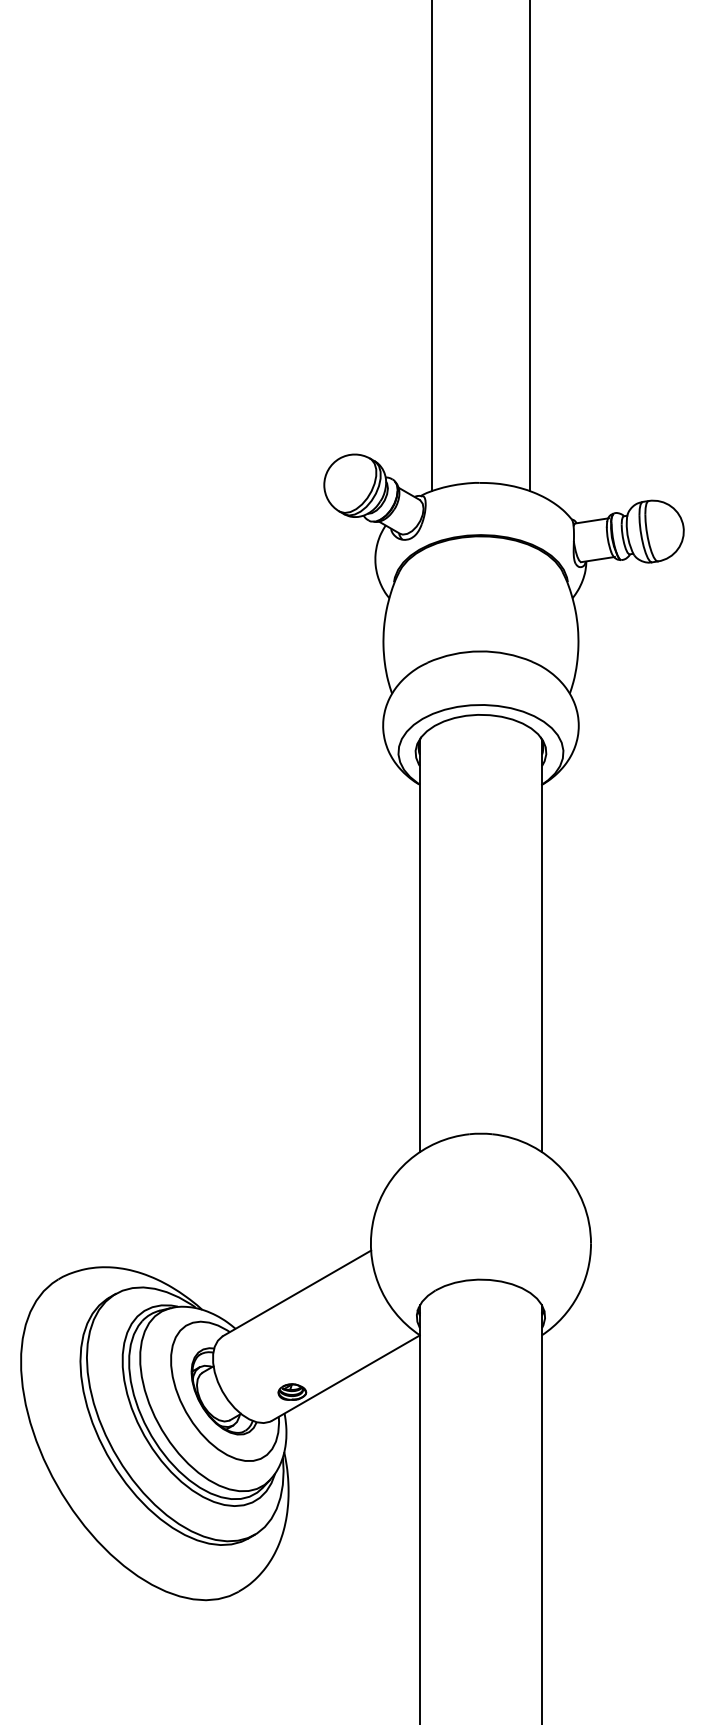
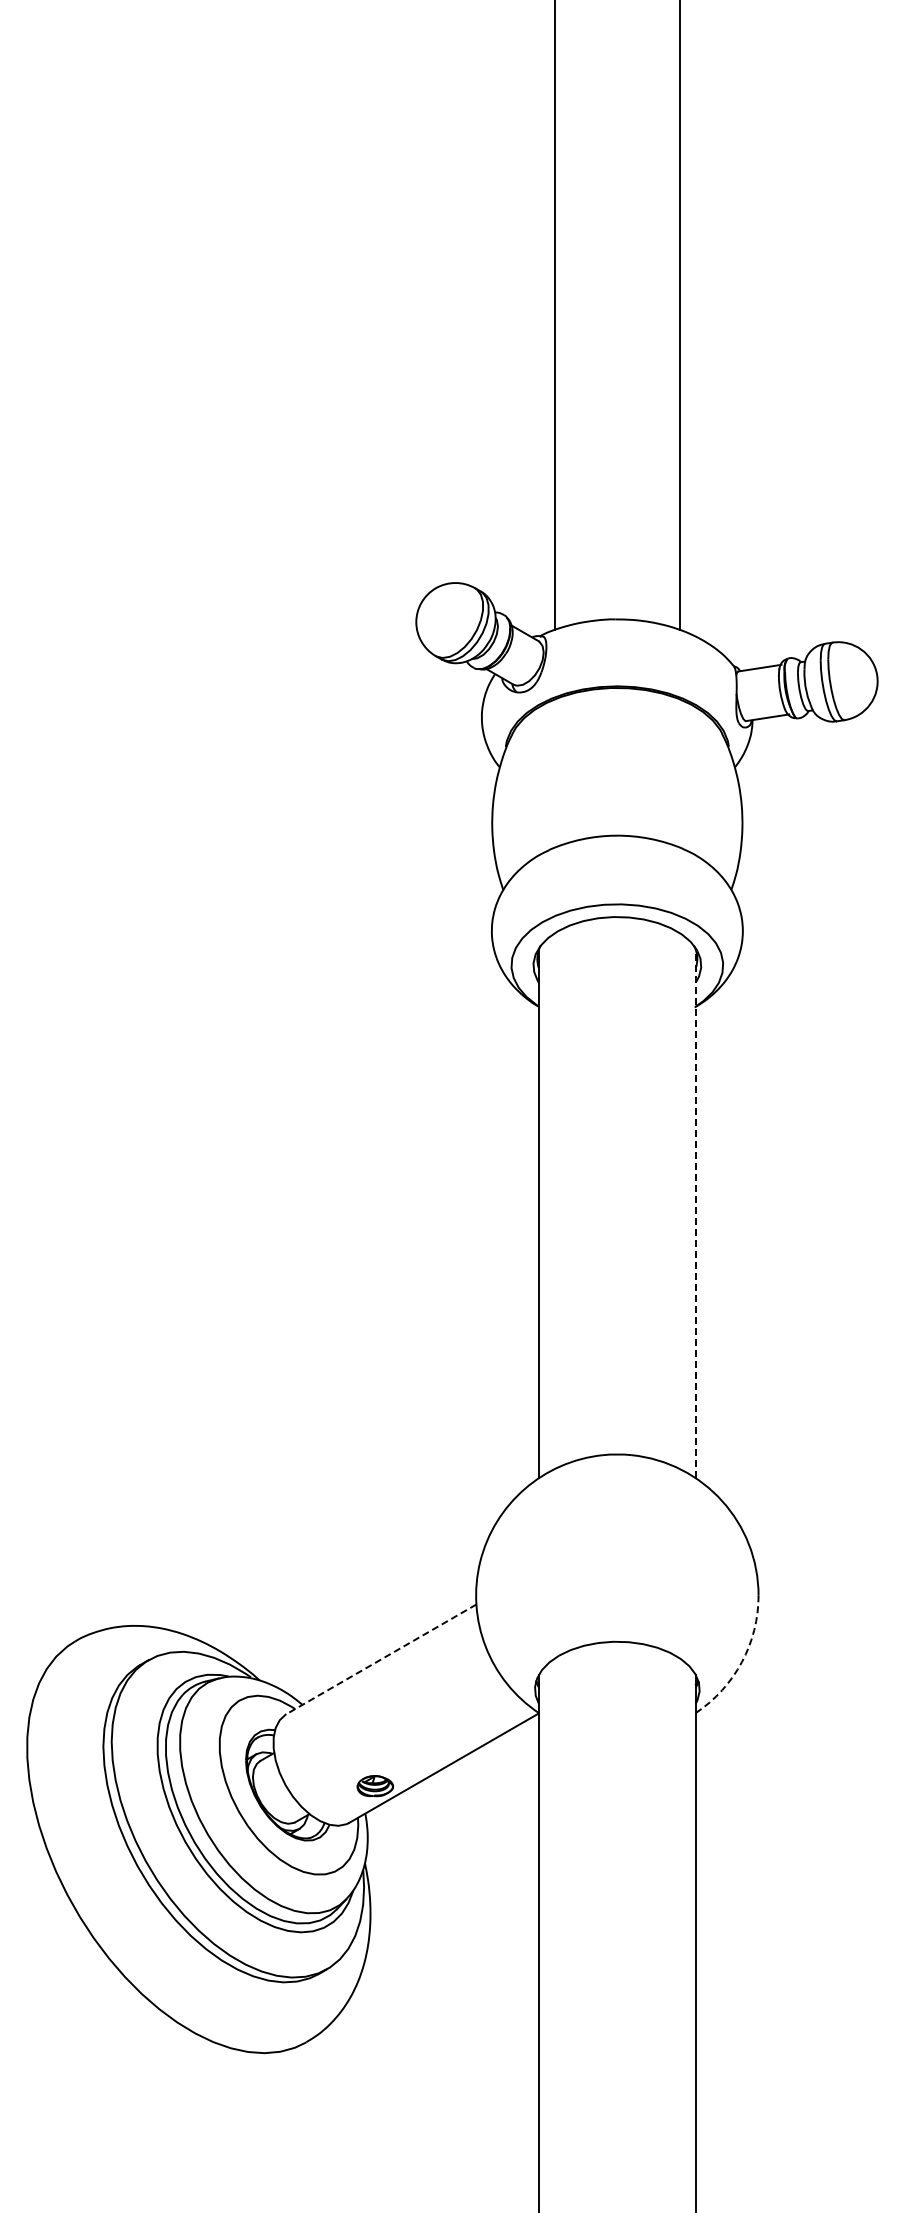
line: (541, 945) -> (695, 1213), solid -> dashed
line: (297, 1293) -> (381, 1659), solid -> dashed
arc: (577, 1295) -> (741, 1662), solid -> dashed

